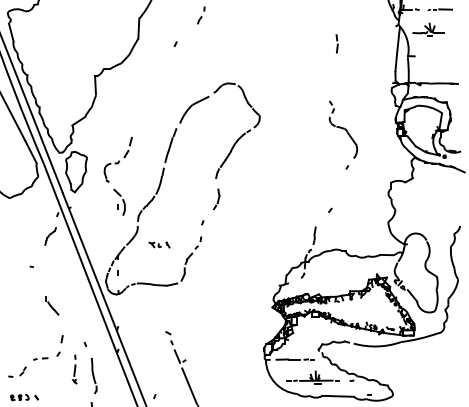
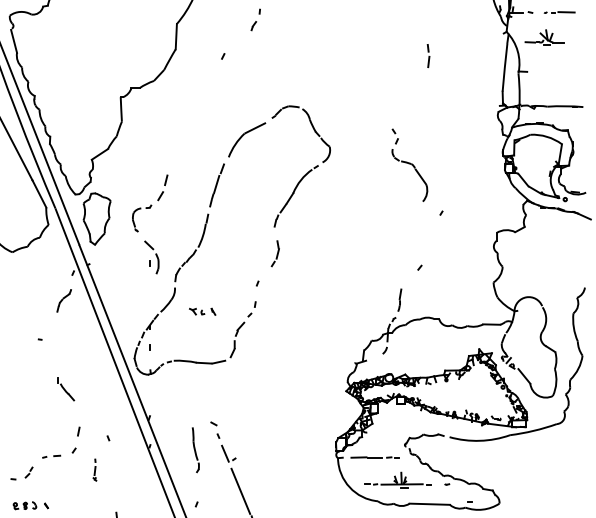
part: (343, 129) -> (409, 164), moved
part: (74, 369) -> (94, 470), size x0.6
part: (93, 375) -> (194, 449), moved

